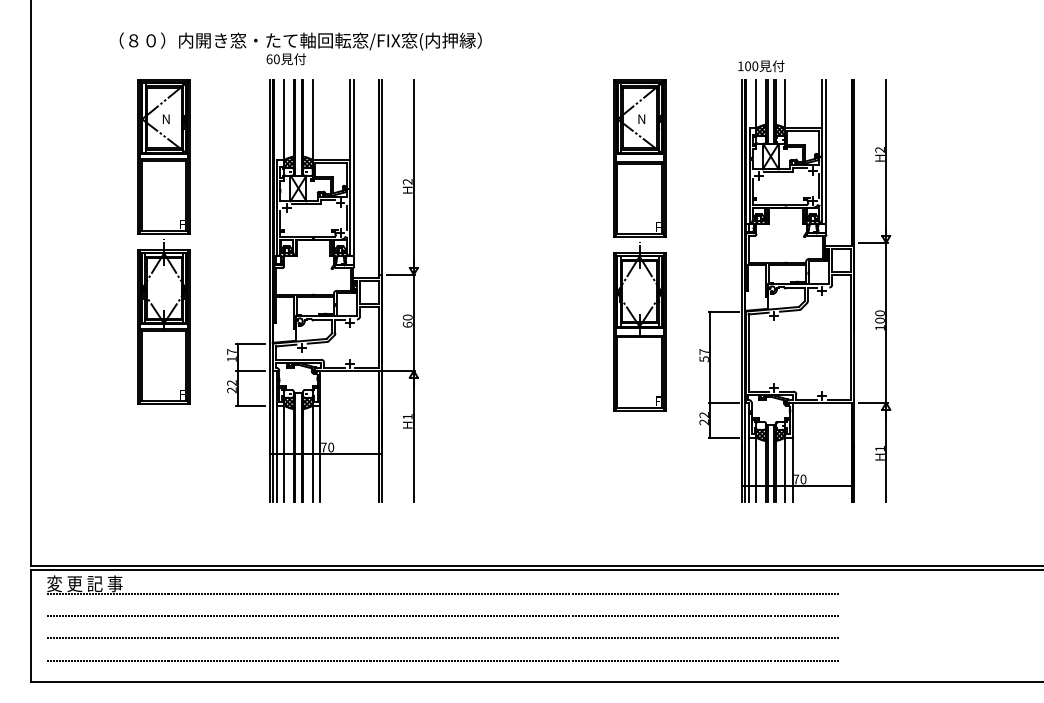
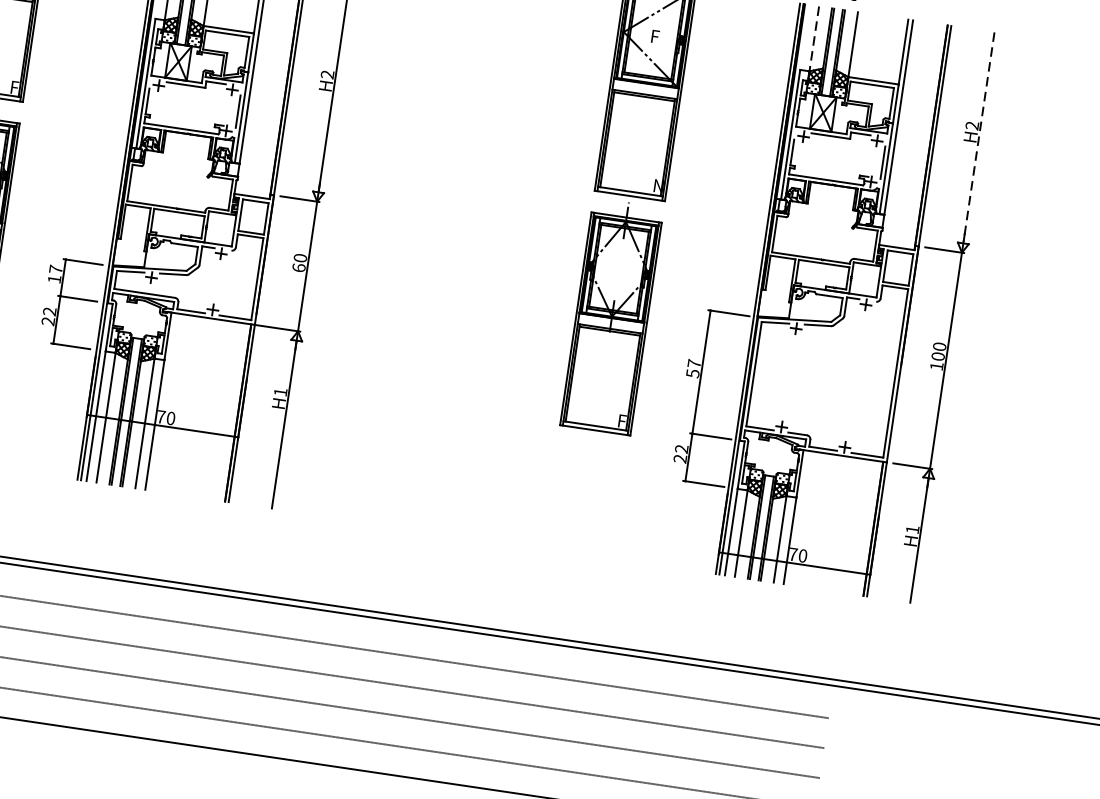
line: (756, 104) -> (814, 39), solid -> dashed
text: (641, 118) -> (656, 35), N -> F
line: (886, 157) -> (979, 137), solid -> dashed
text: (658, 226) -> (657, 185), F -> N

